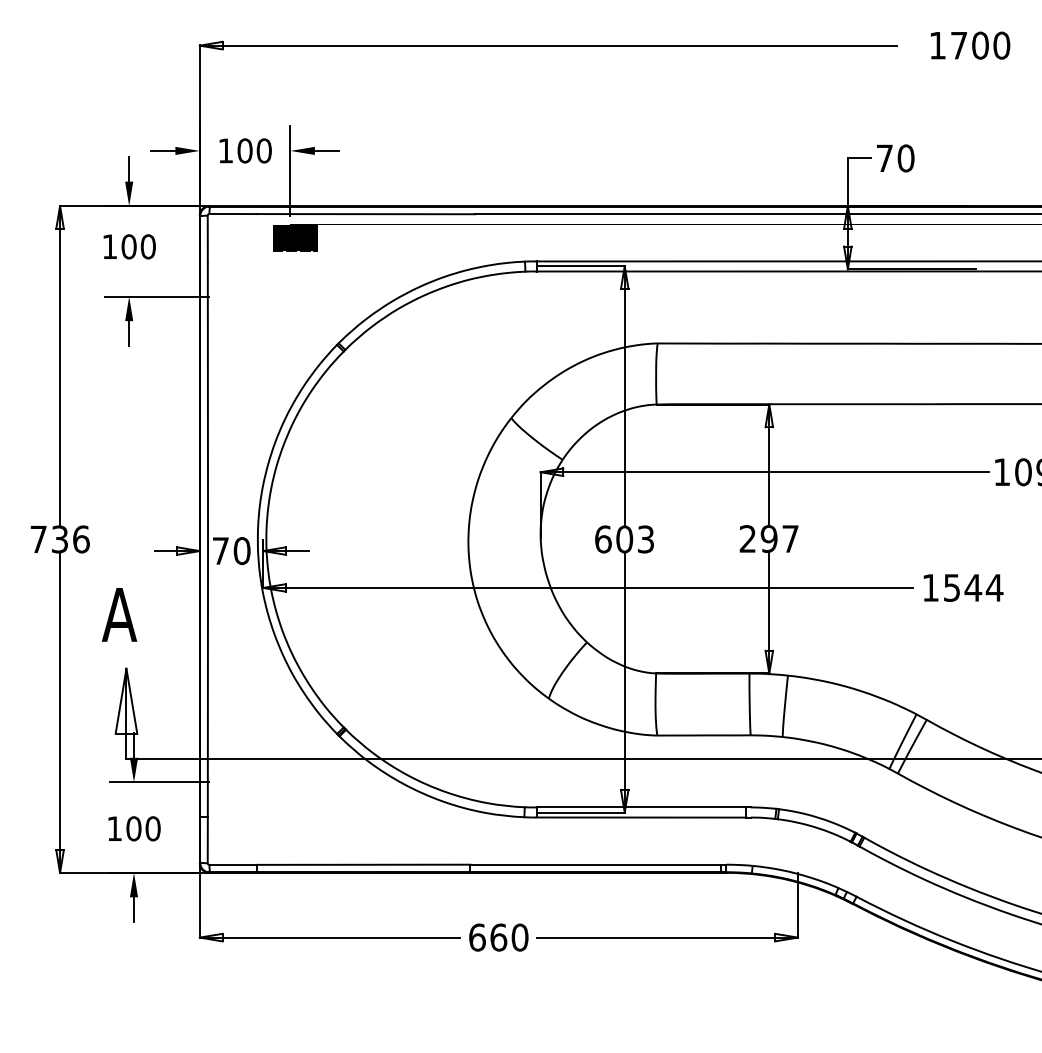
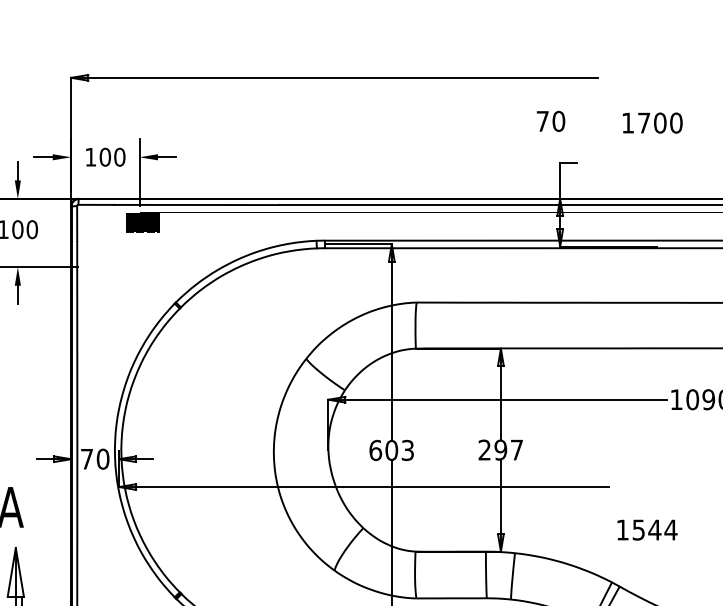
text: (970, 45) -> (652, 122), moved
text: (895, 158) -> (550, 121), moved
text: (963, 587) -> (647, 529), moved

